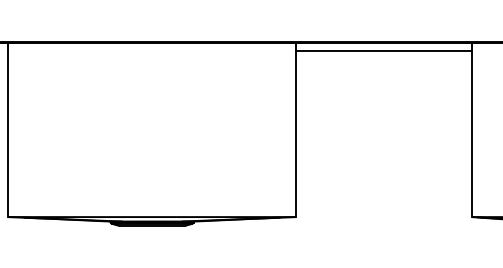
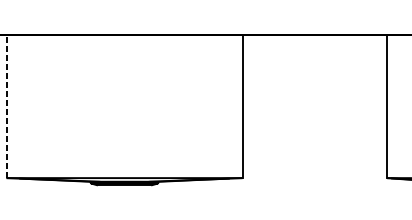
line: (384, 50) -> (315, 41), removed
line: (8, 129) -> (6, 106), solid -> dashed

